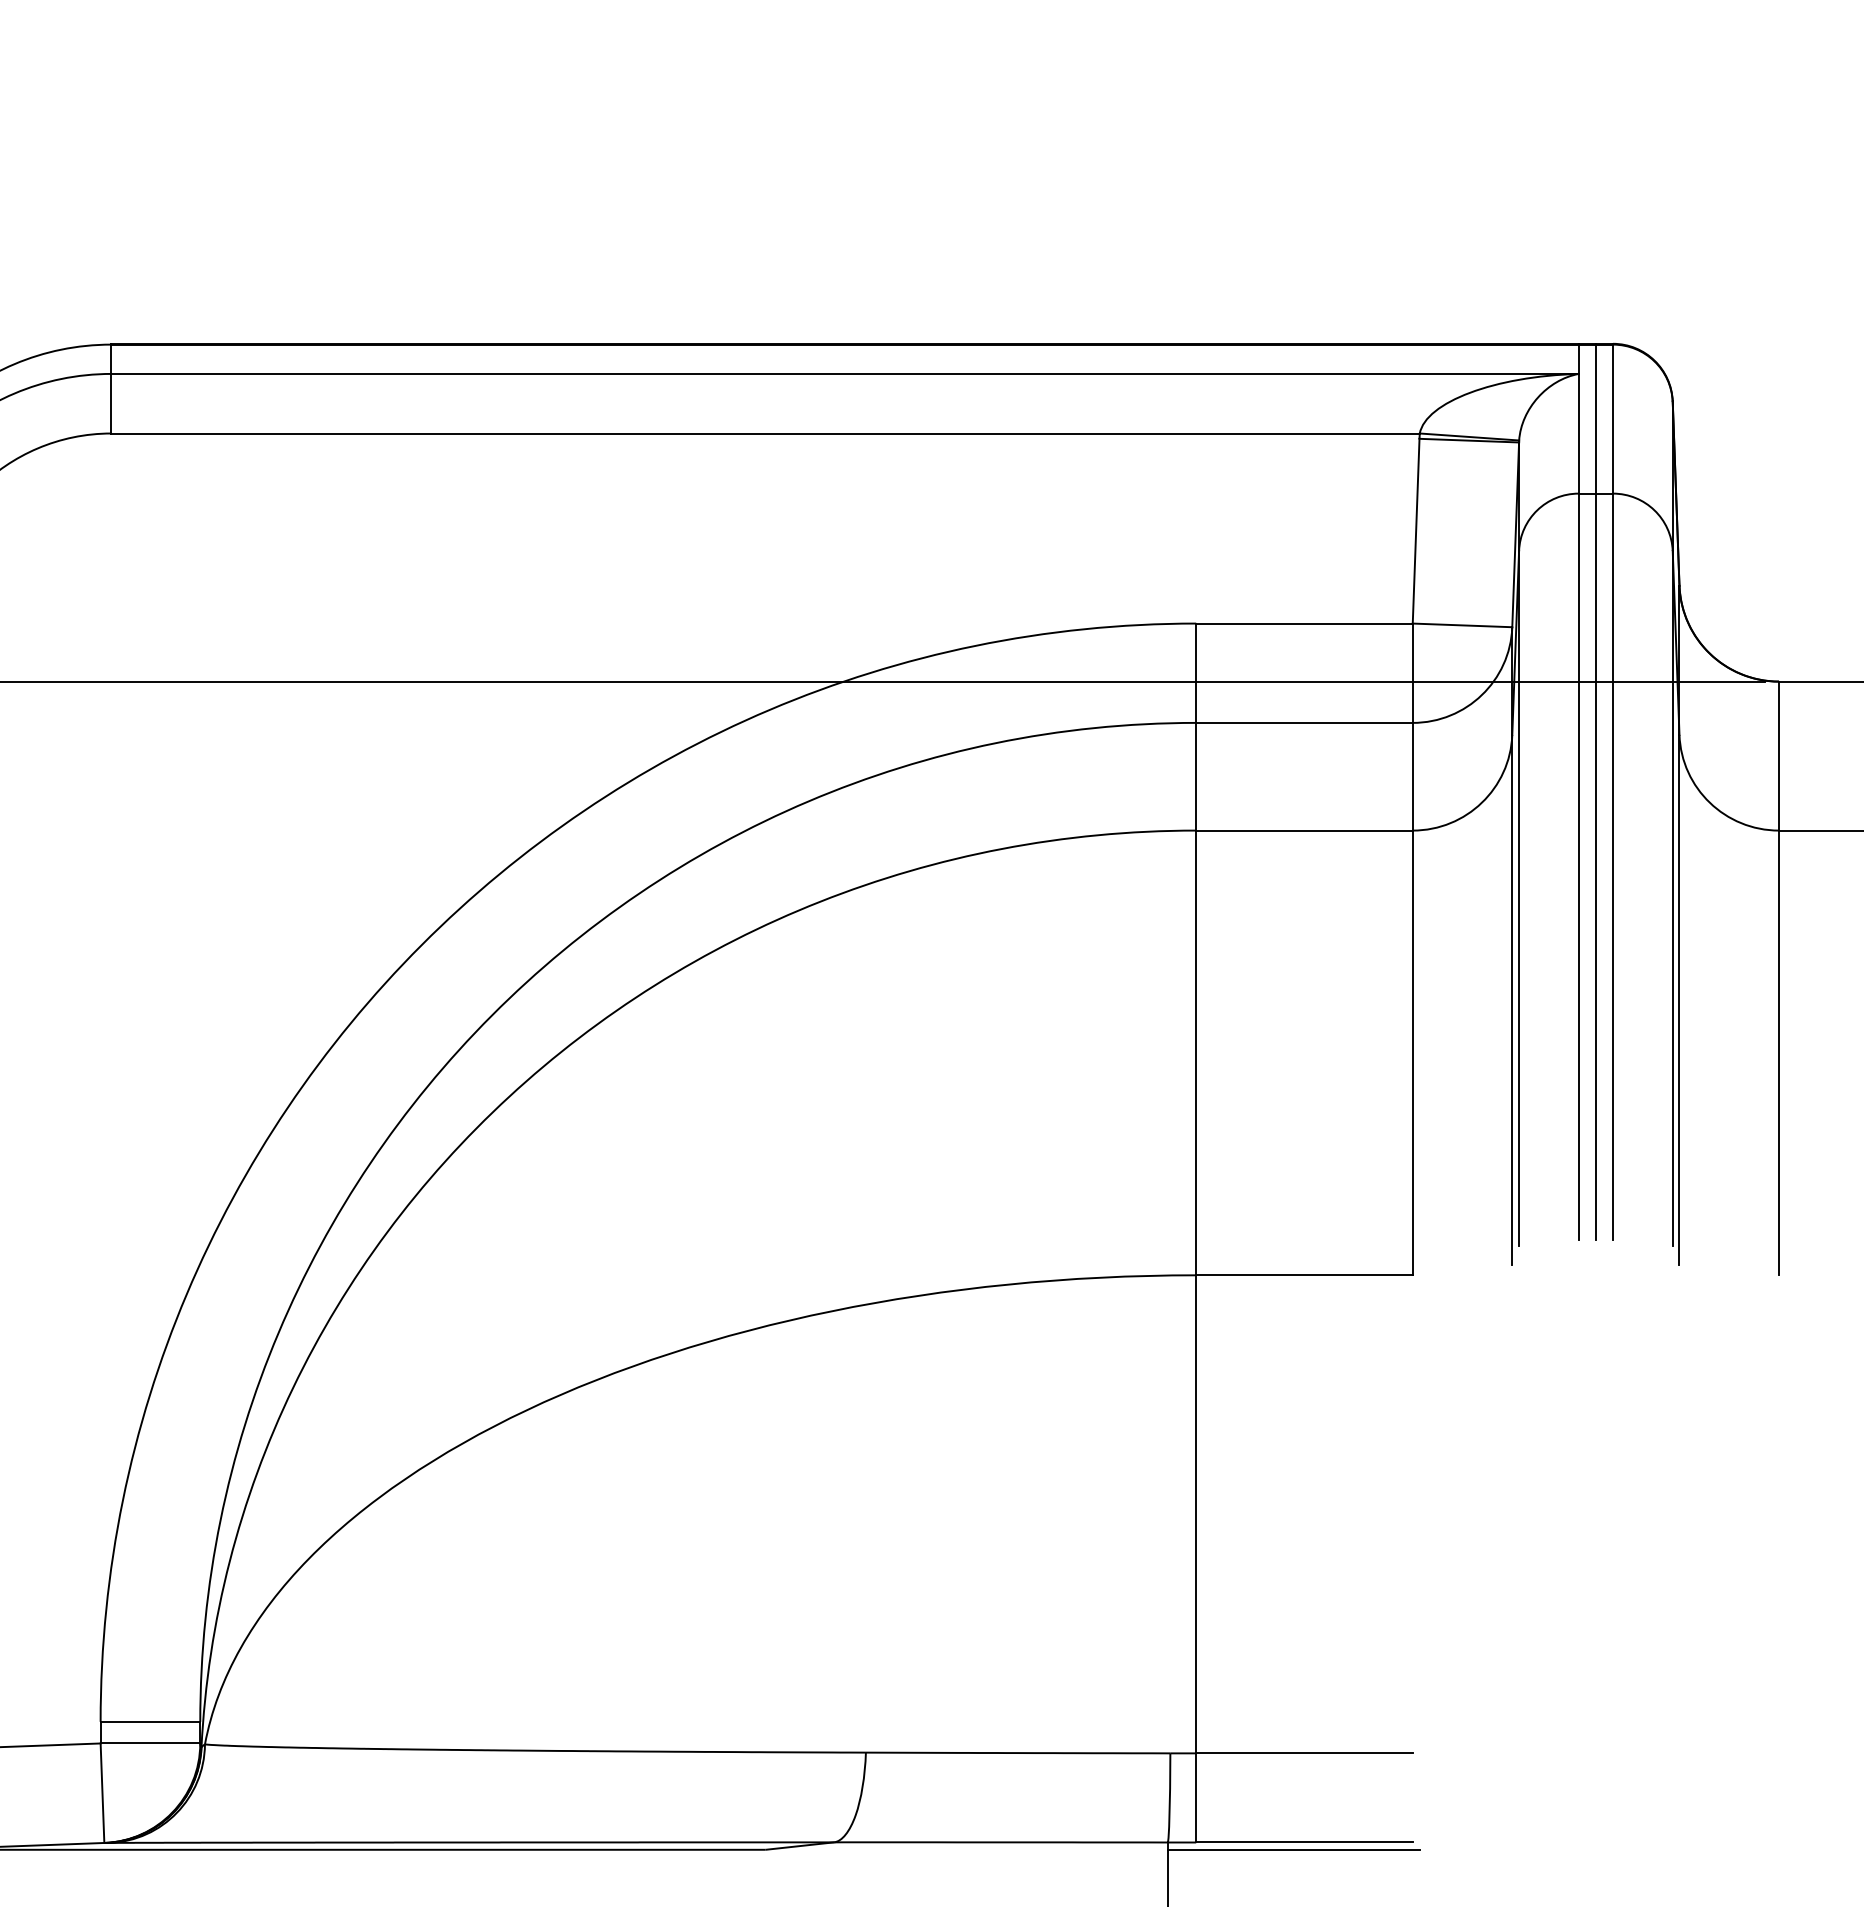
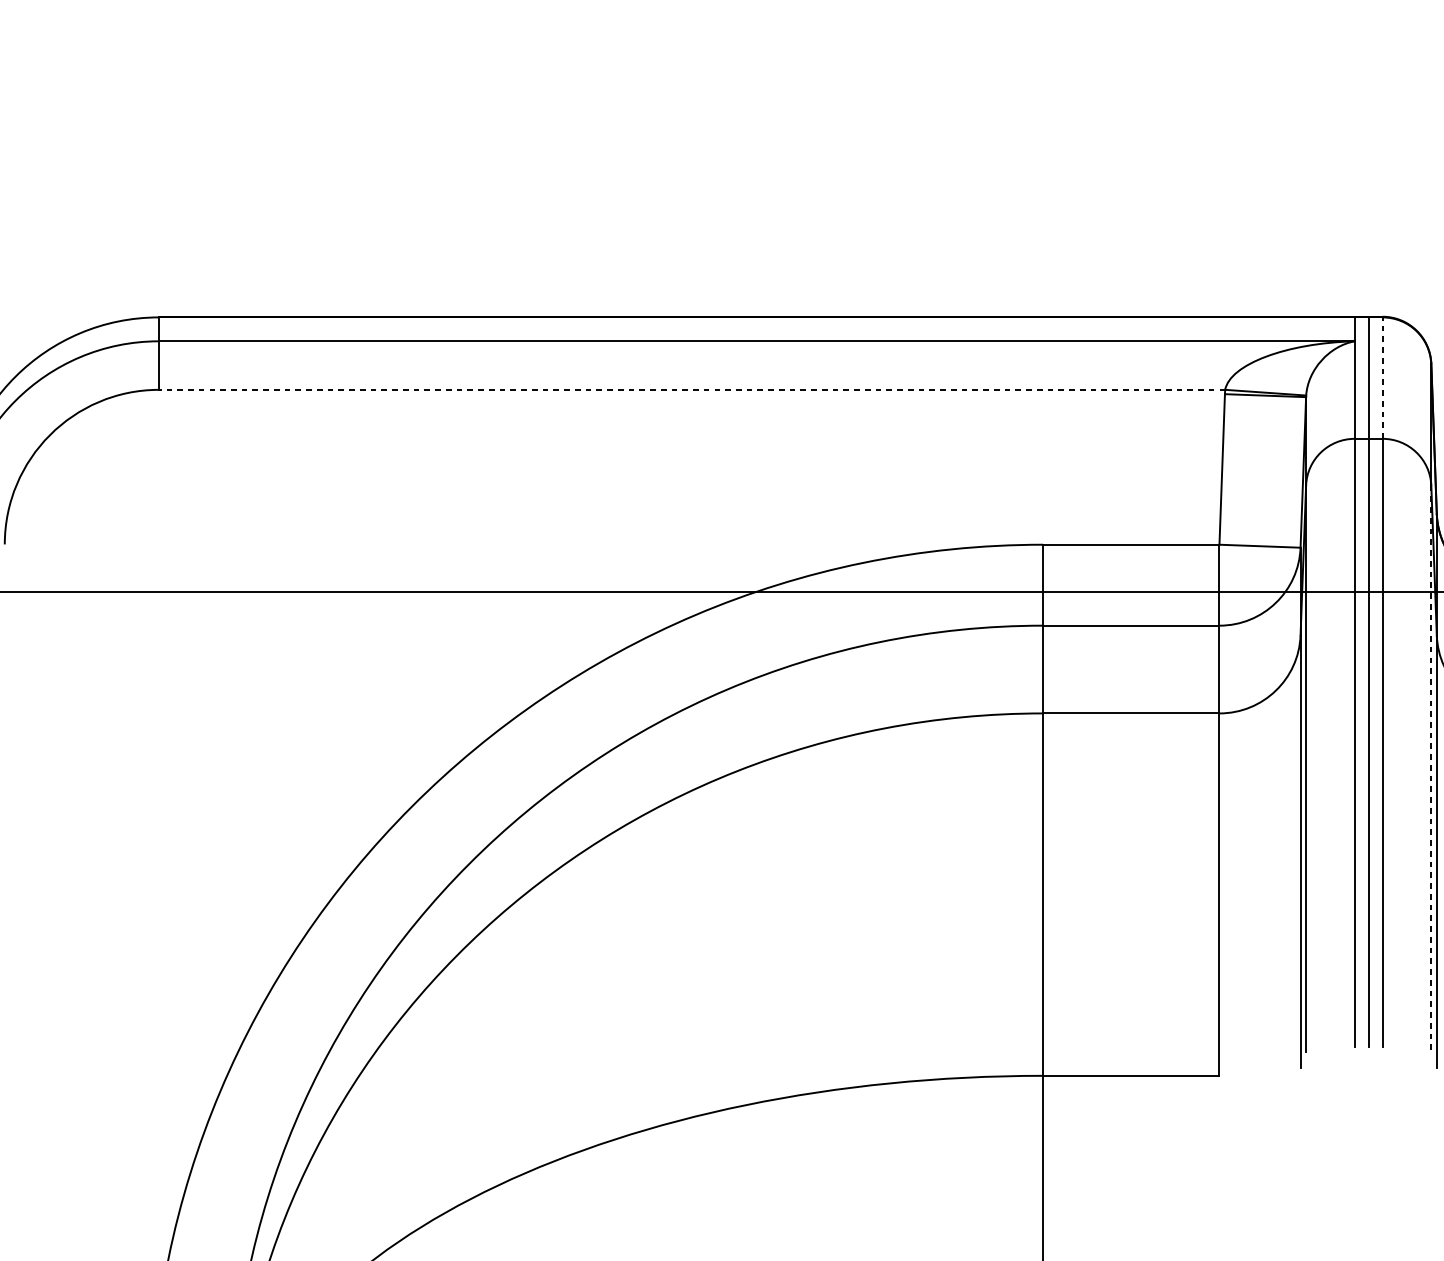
line: (1612, 419) -> (1382, 378), solid -> dashed
line: (765, 433) -> (692, 389), solid -> dashed
line: (1672, 898) -> (1431, 768), solid -> dashed

